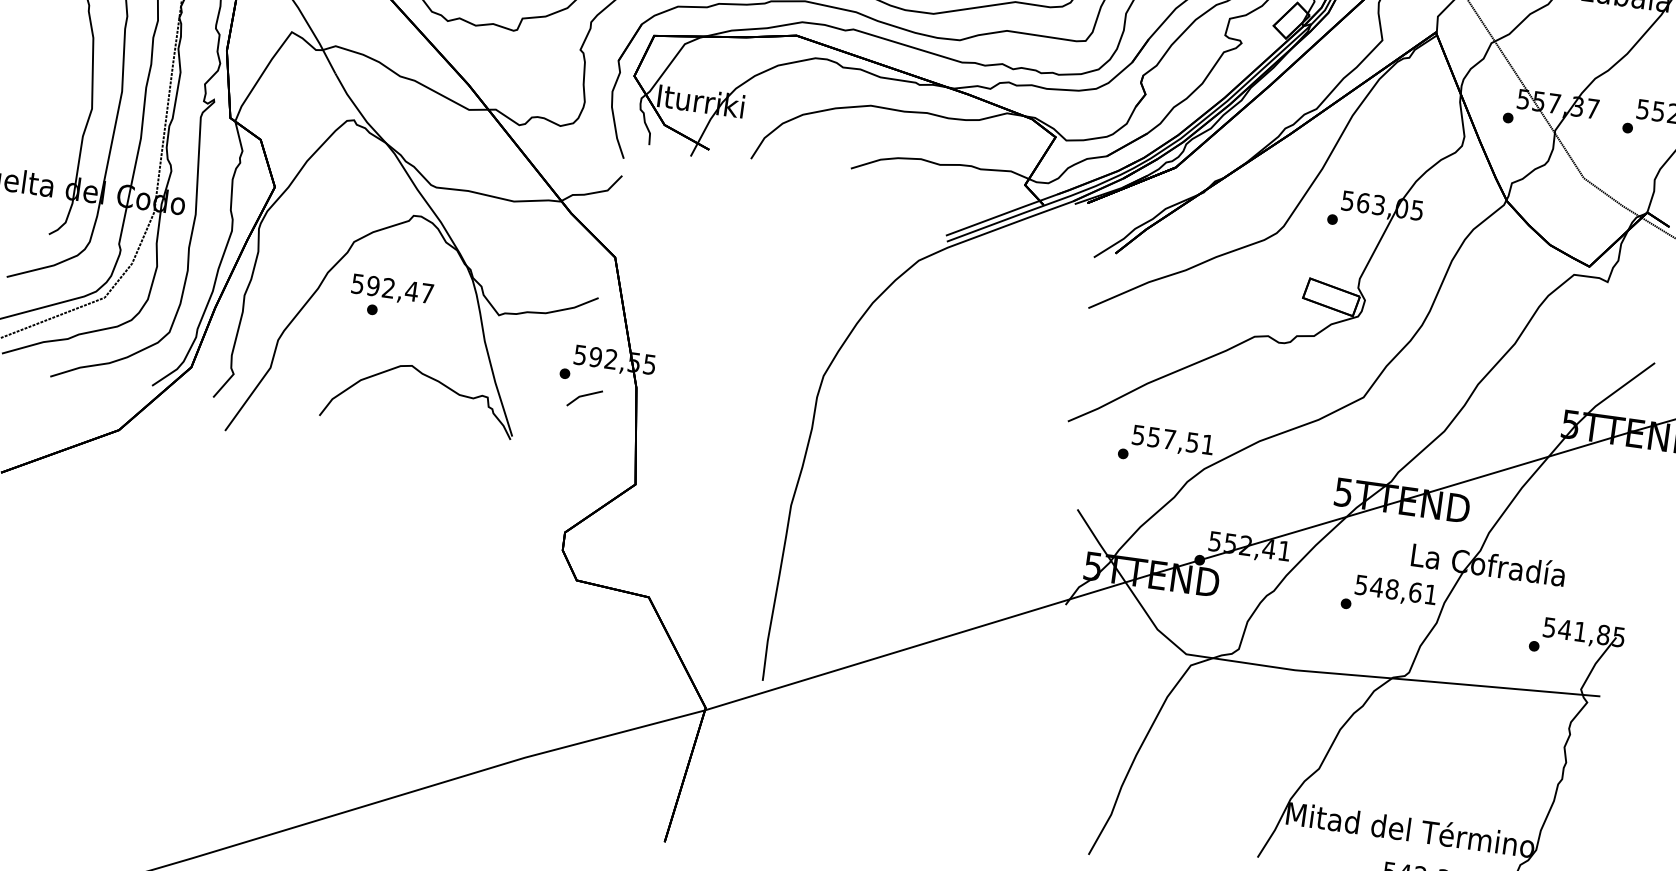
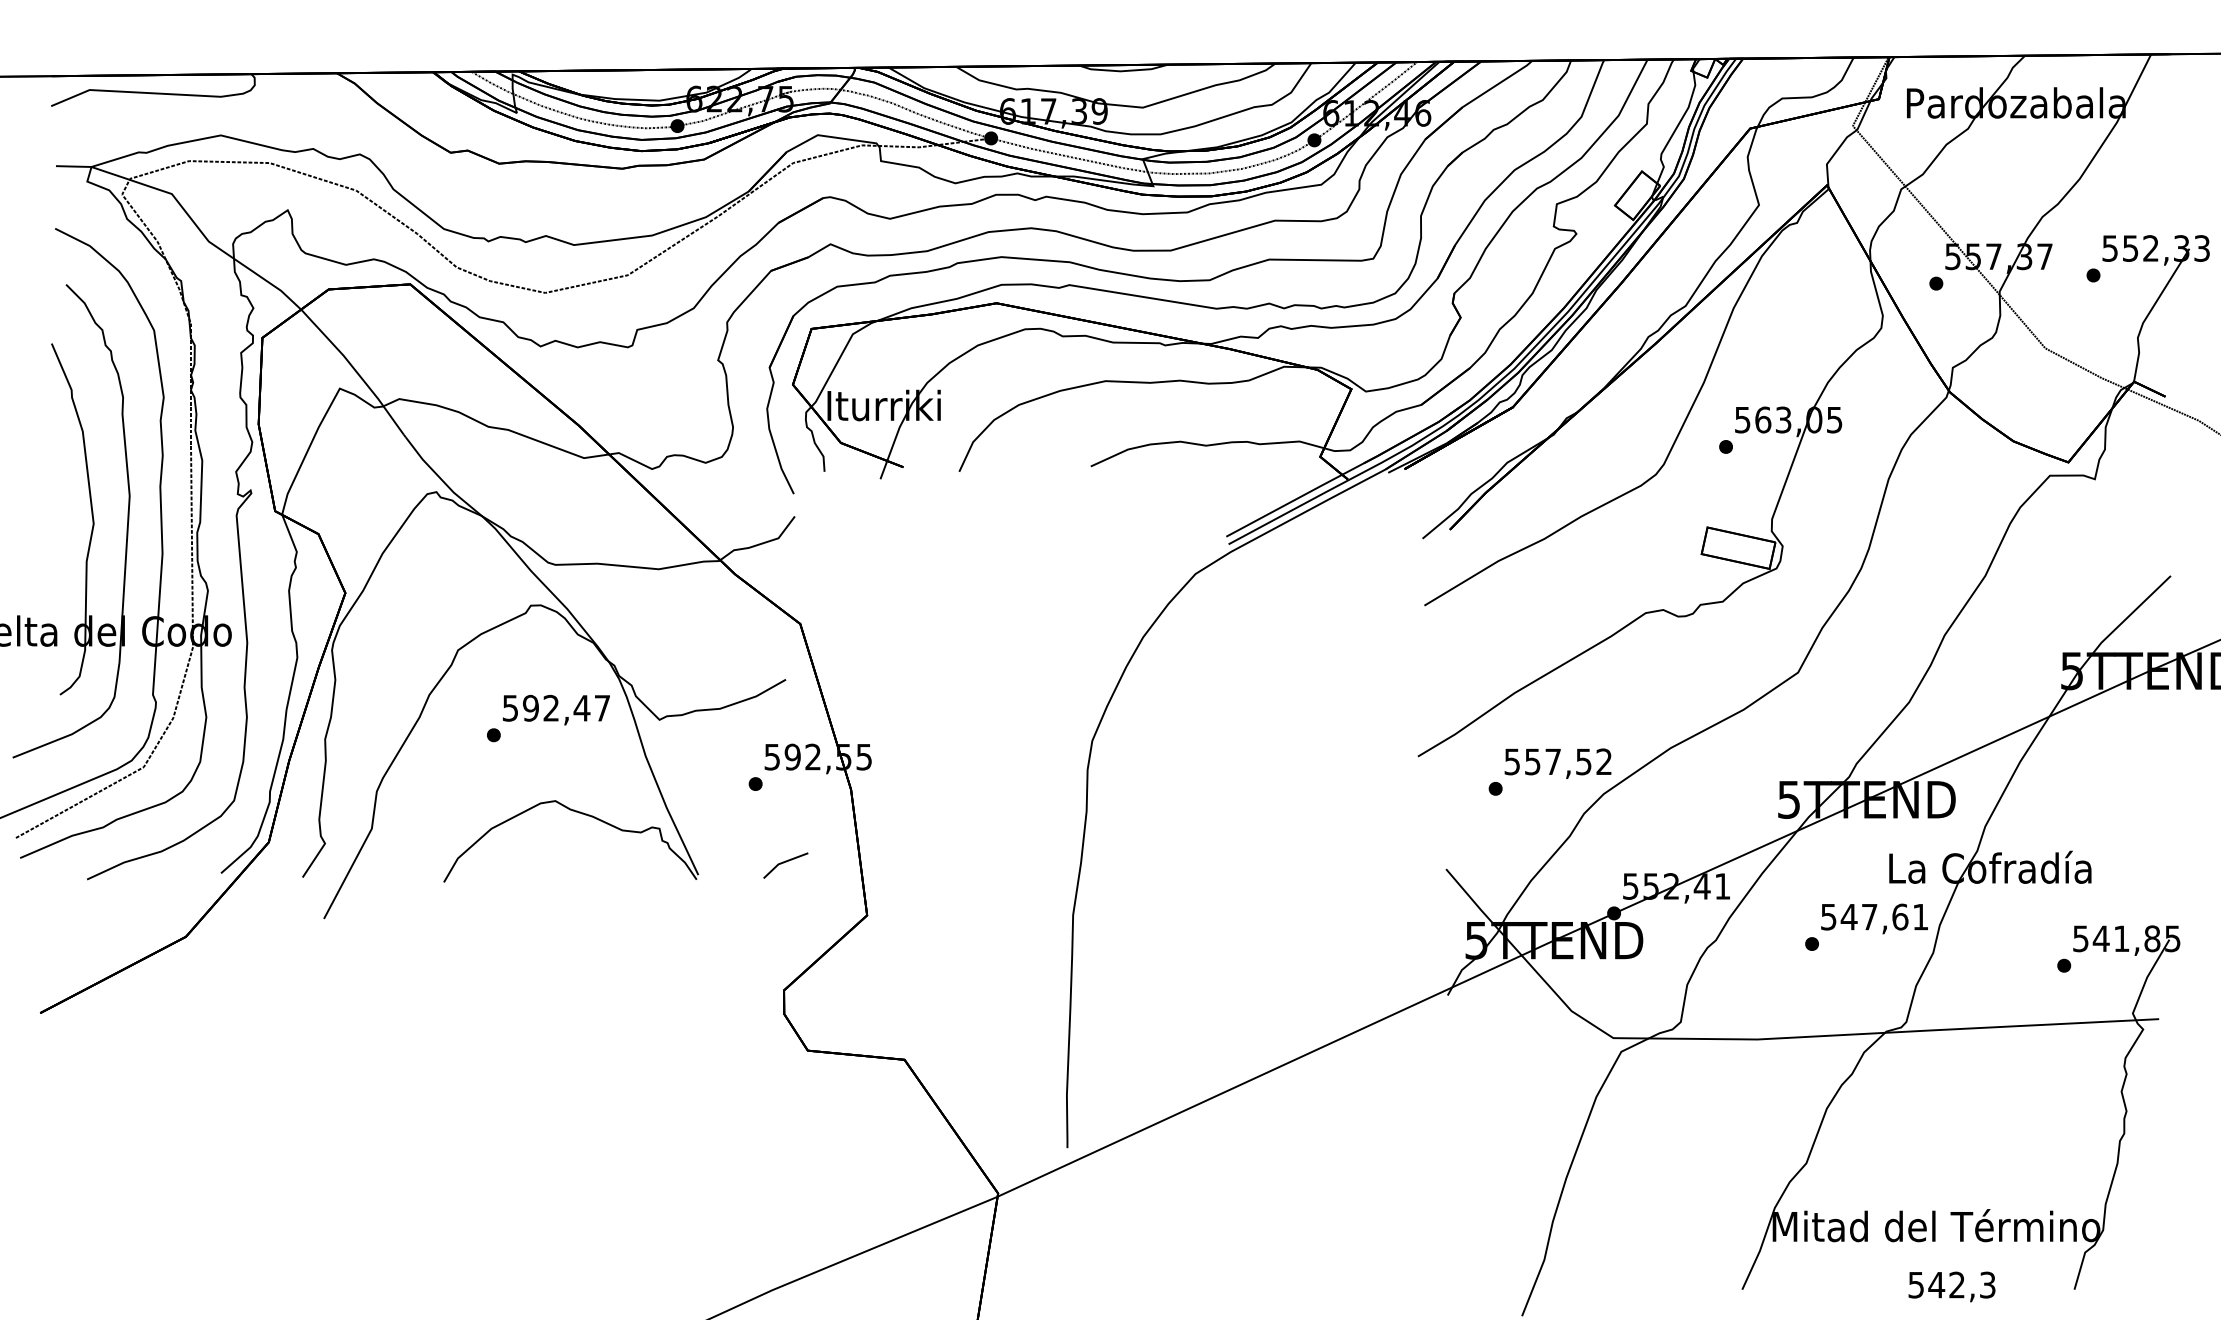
text: (392, 289) -> (556, 709), moved
line: (584, 396) -> (784, 863), moved
text: (1207, 444) -> (1603, 761), 557,51 -> 557,52
text: (1392, 588) -> (1869, 916), 548,61 -> 547,61

